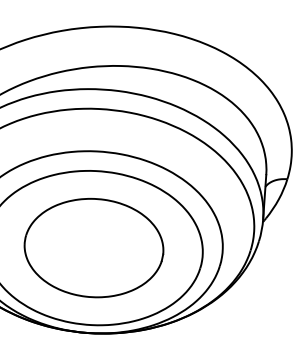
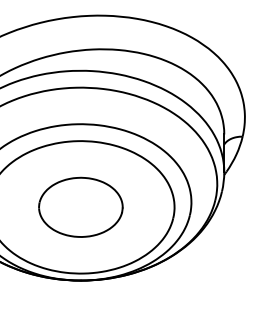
part: (93, 248) -> (80, 207), size x0.7

